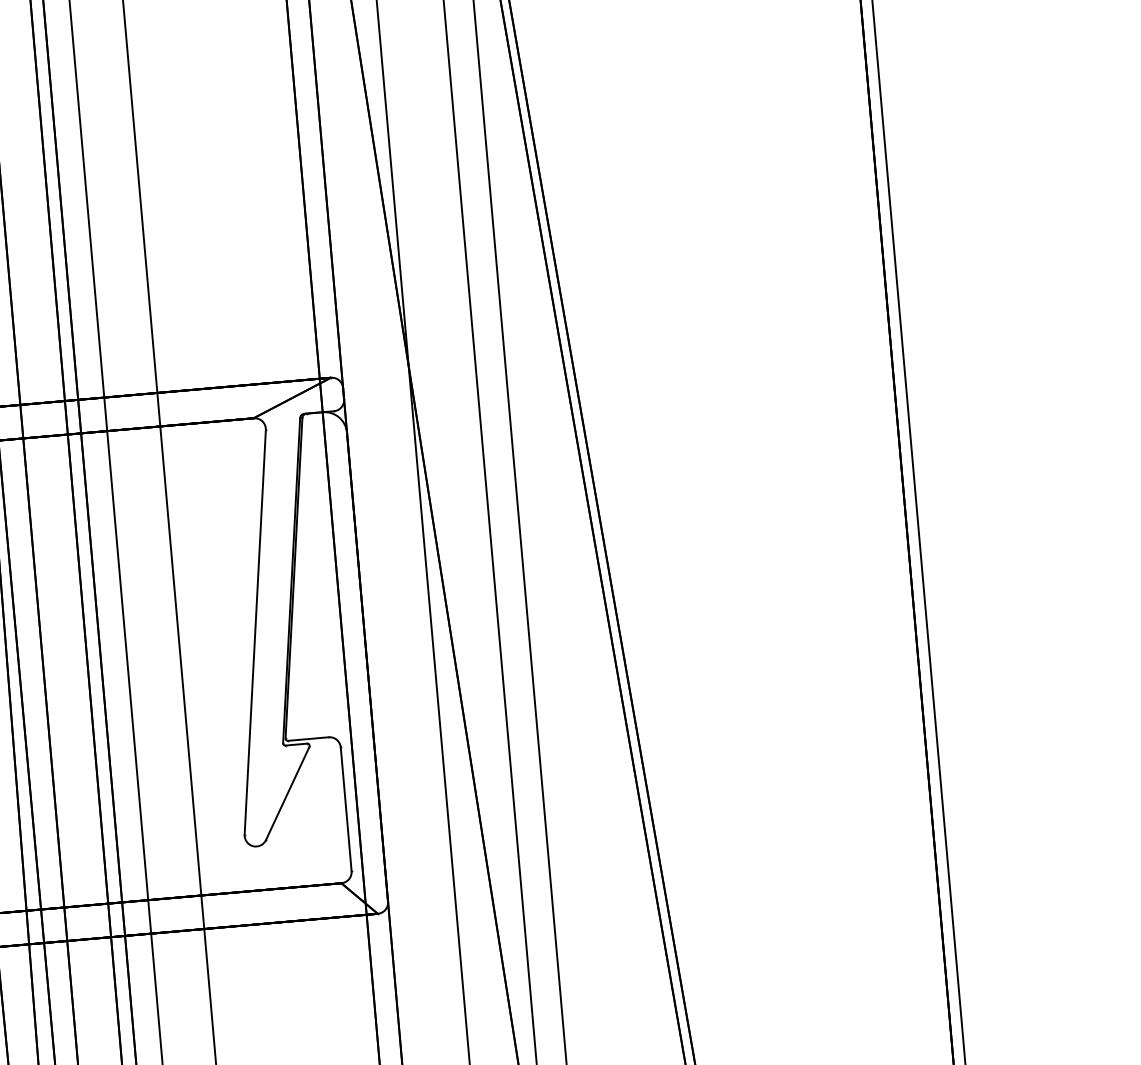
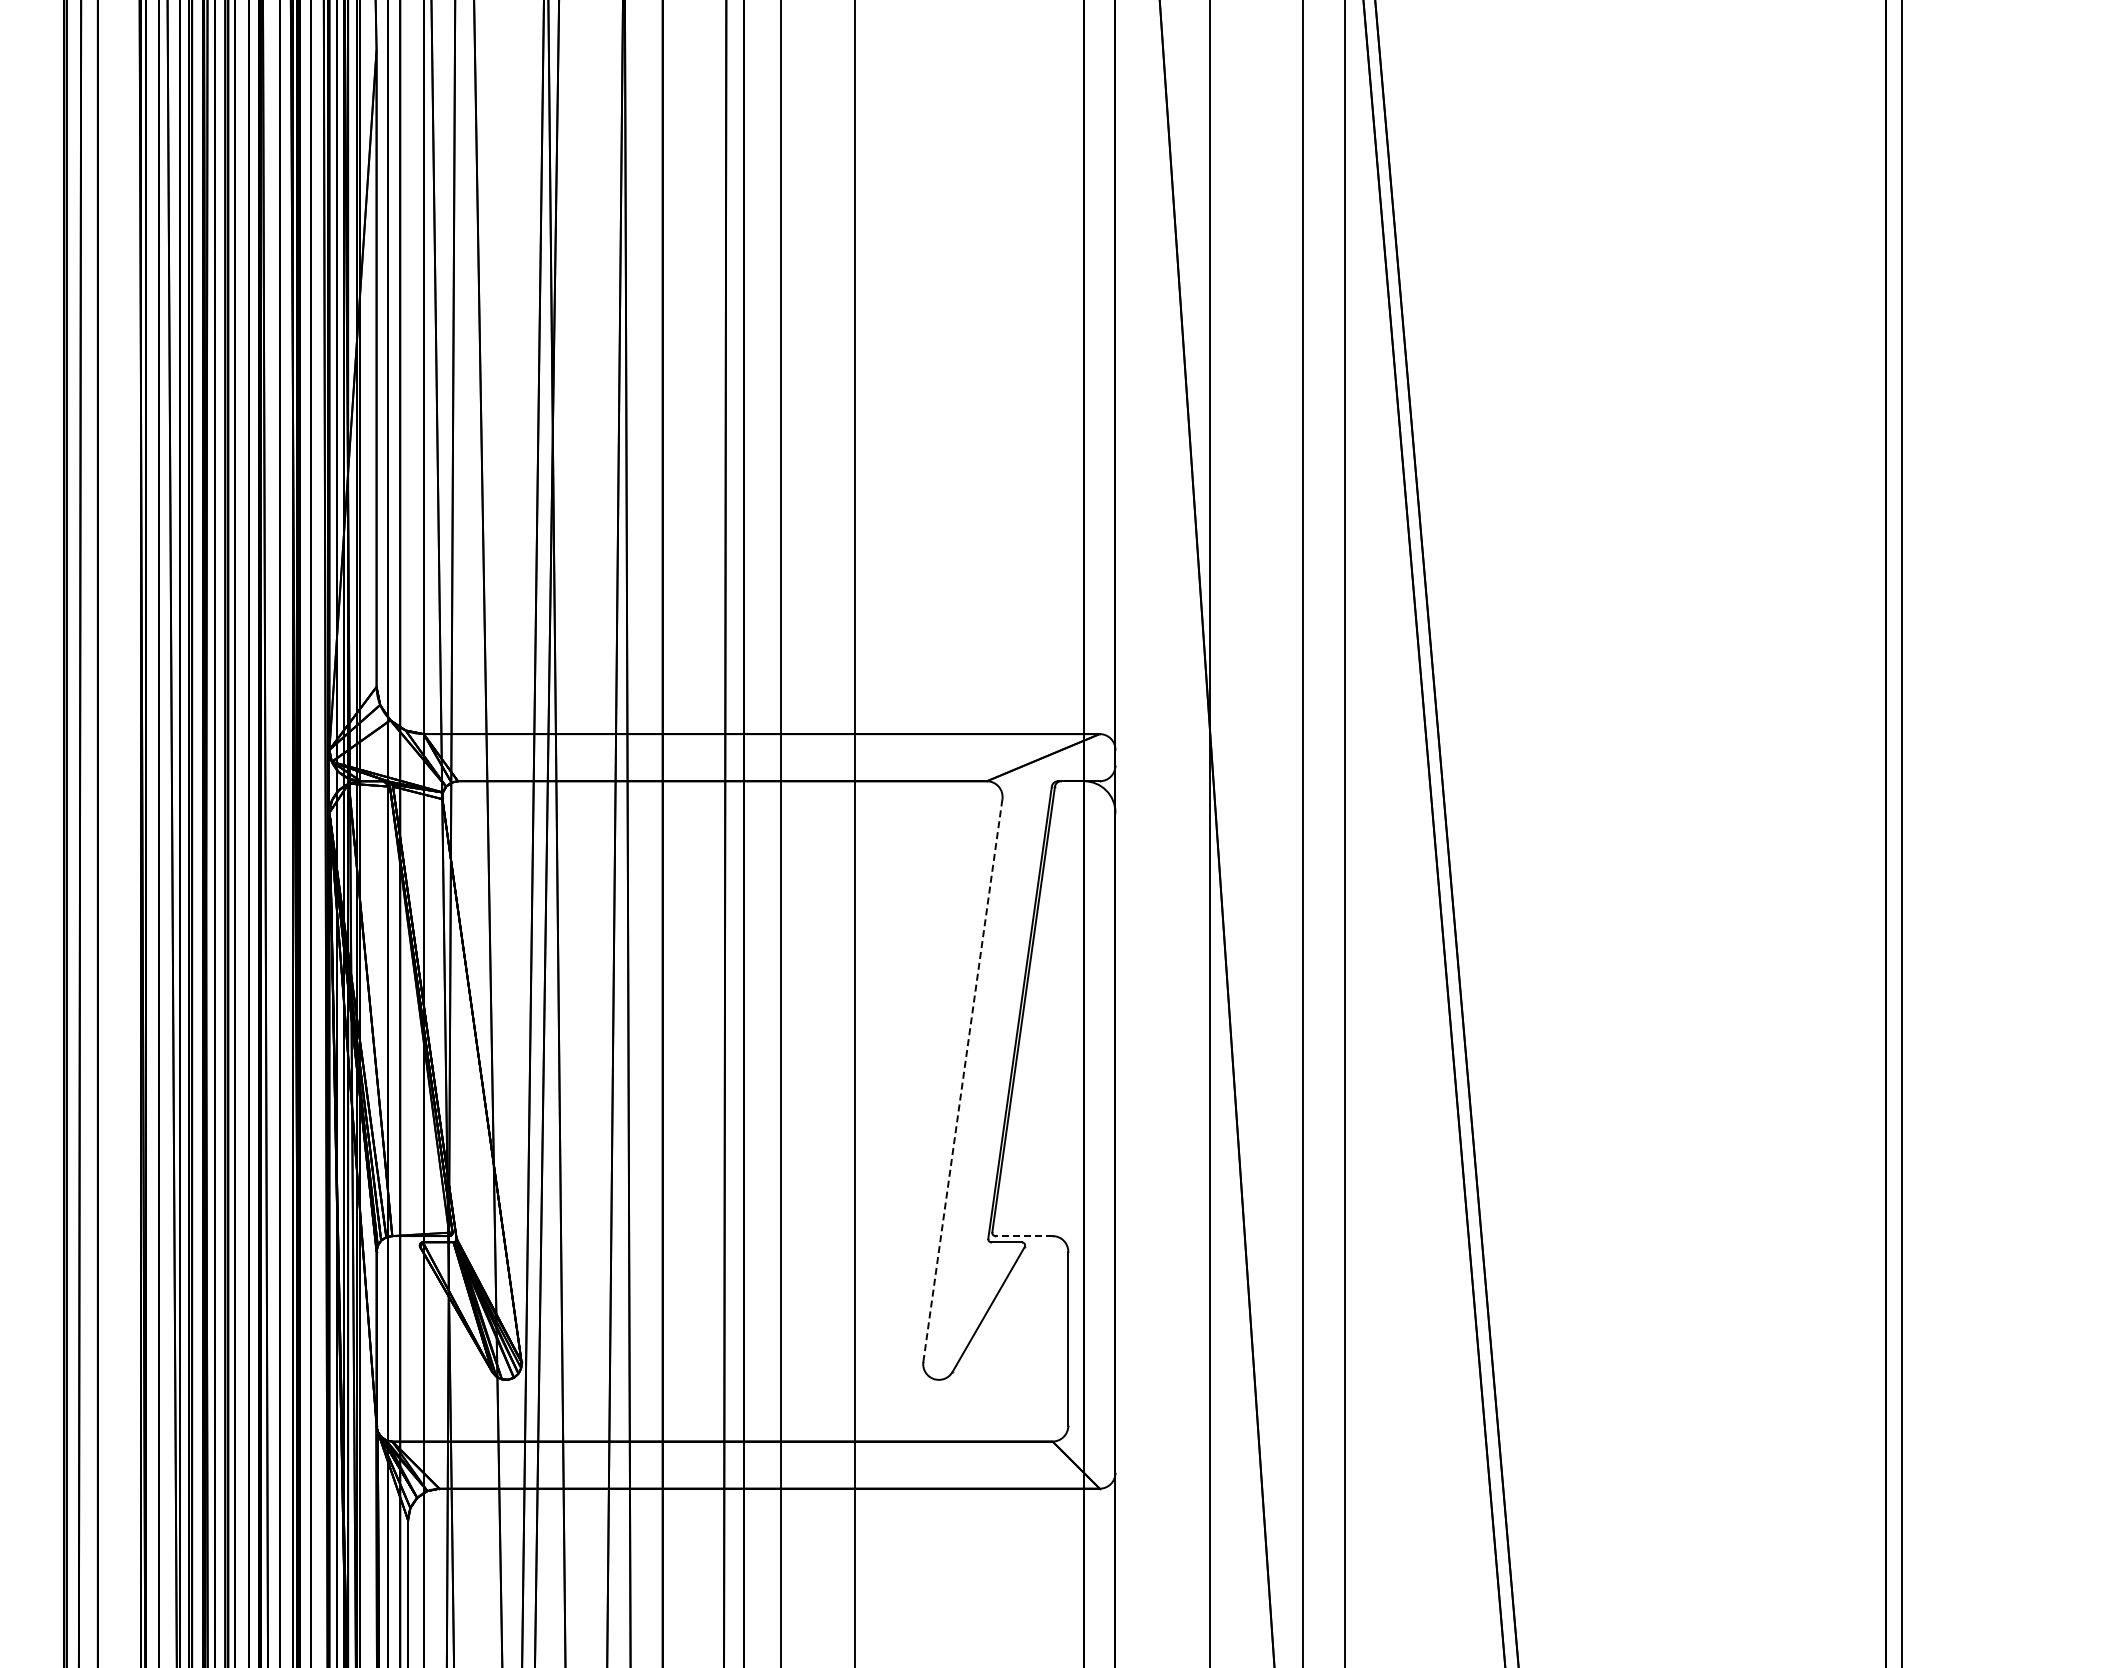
line: (254, 632) -> (962, 1080), solid -> dashed
line: (308, 739) -> (1024, 1236), solid -> dashed

